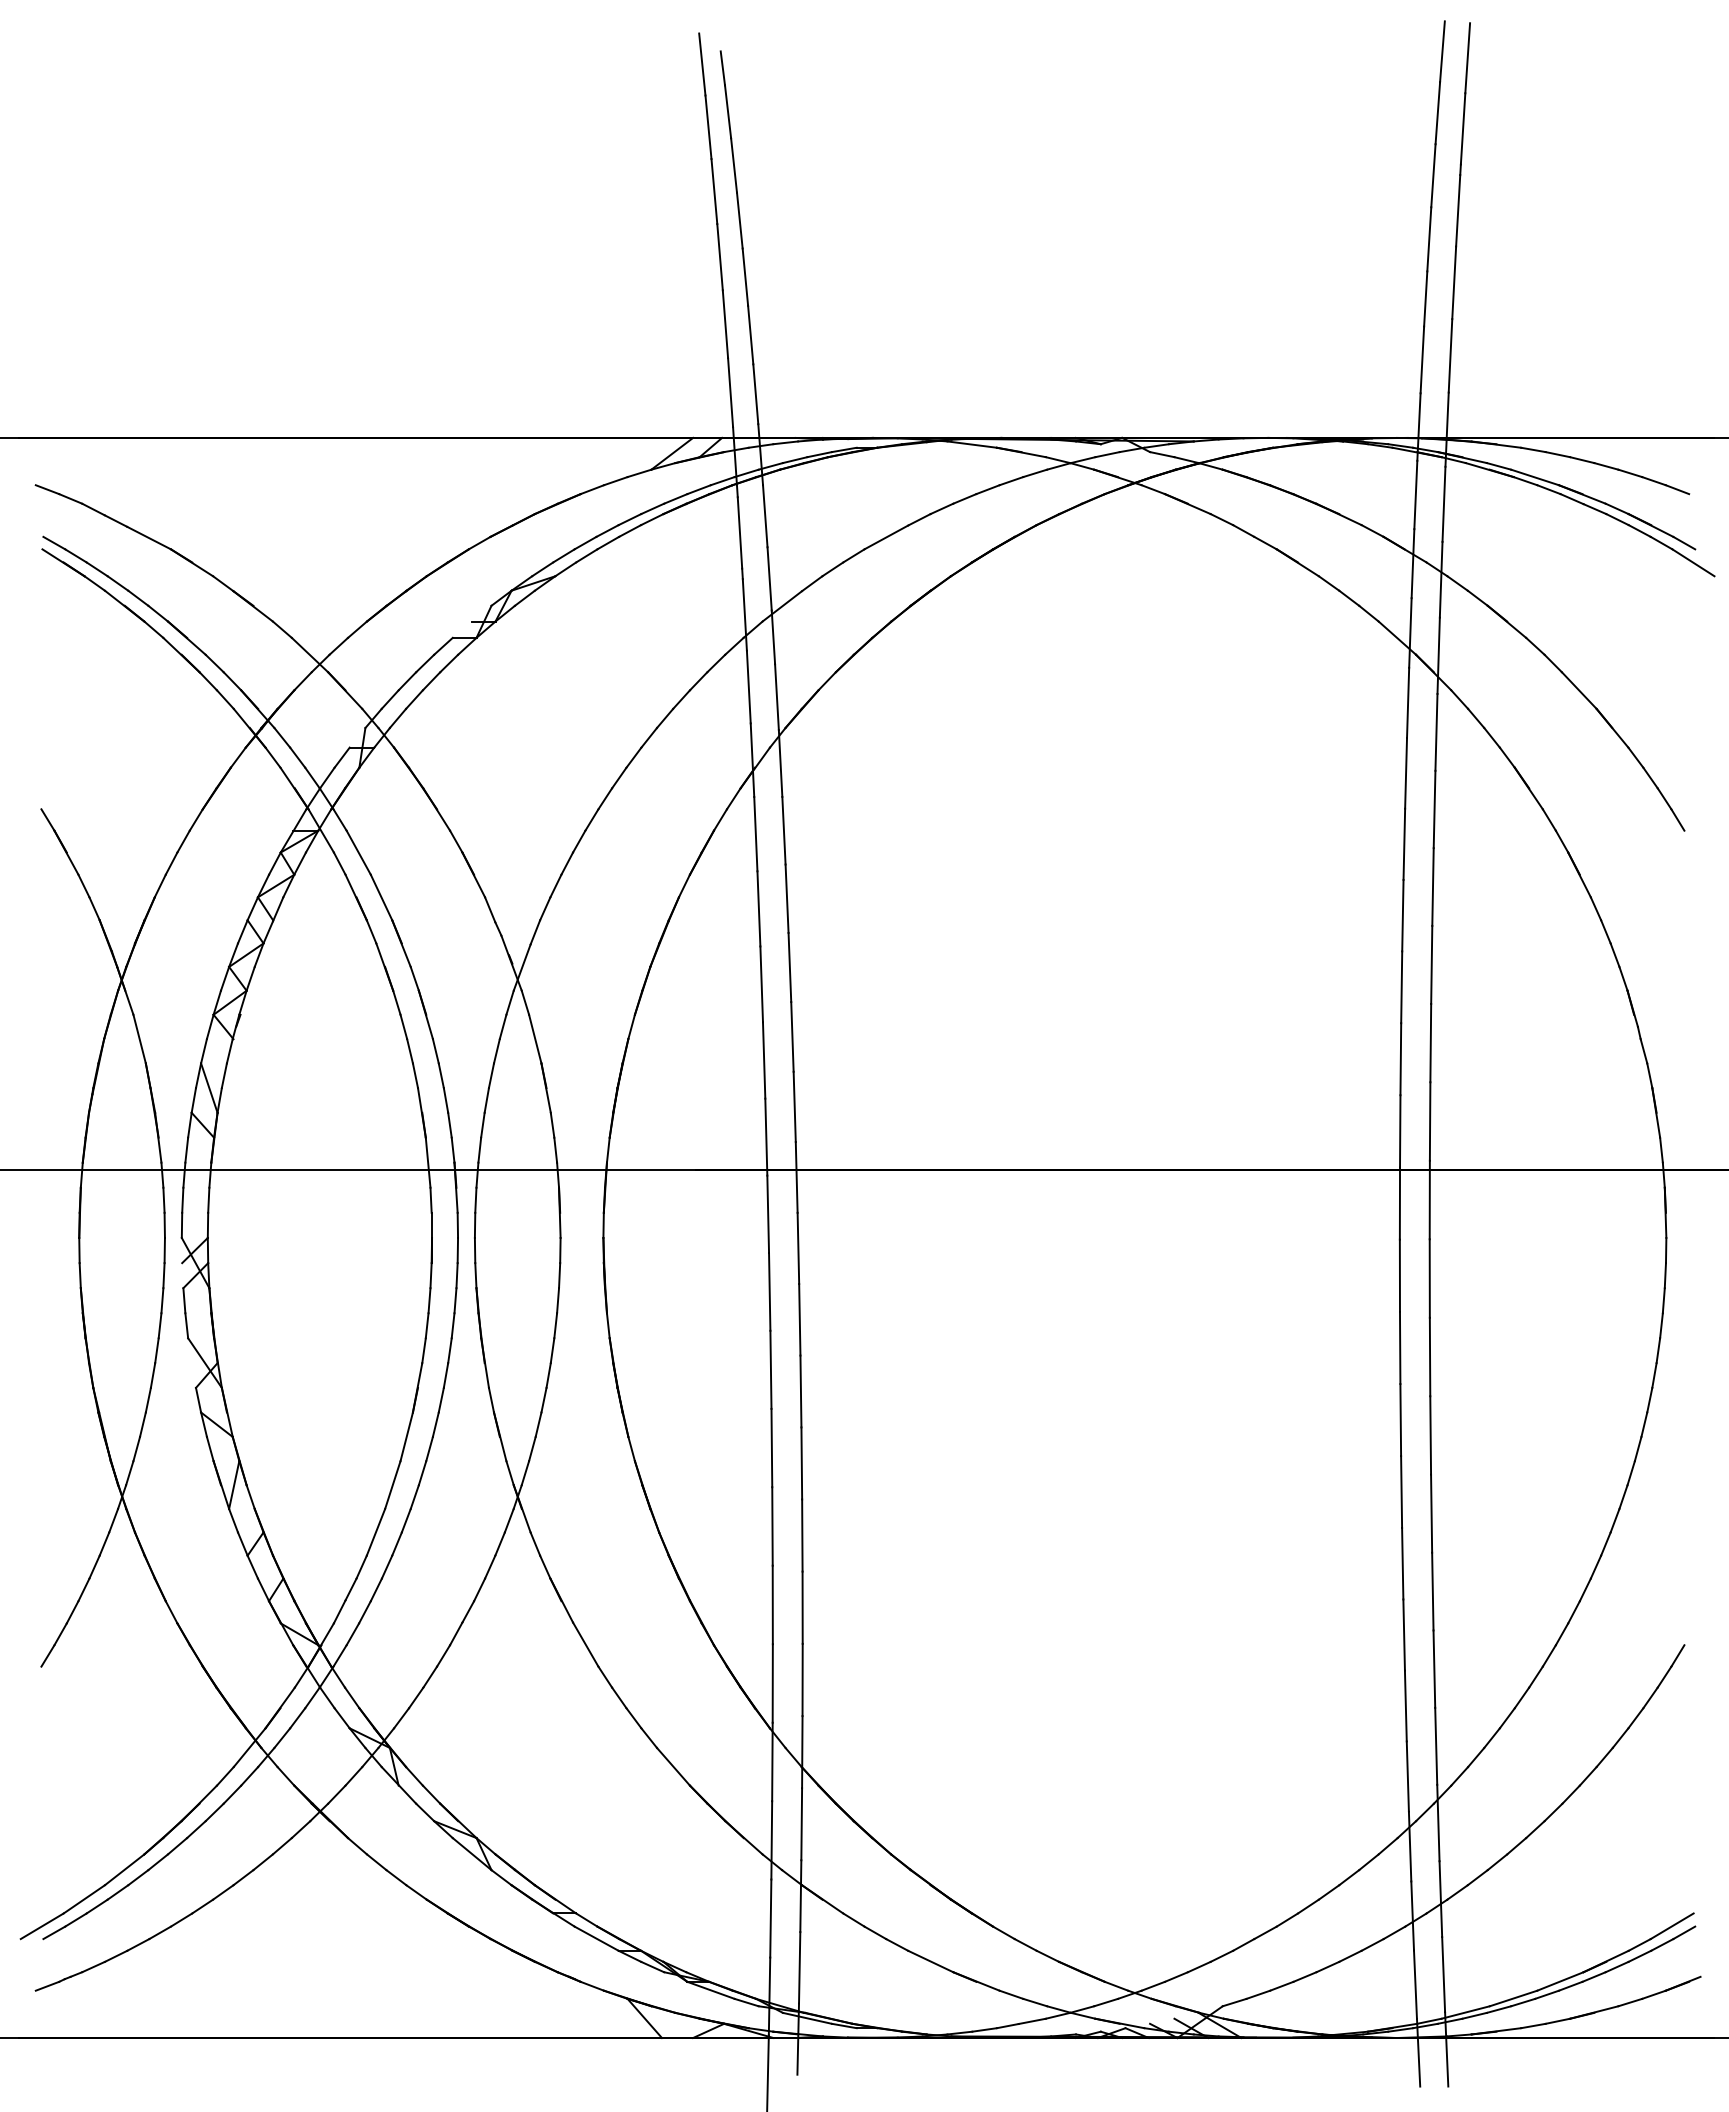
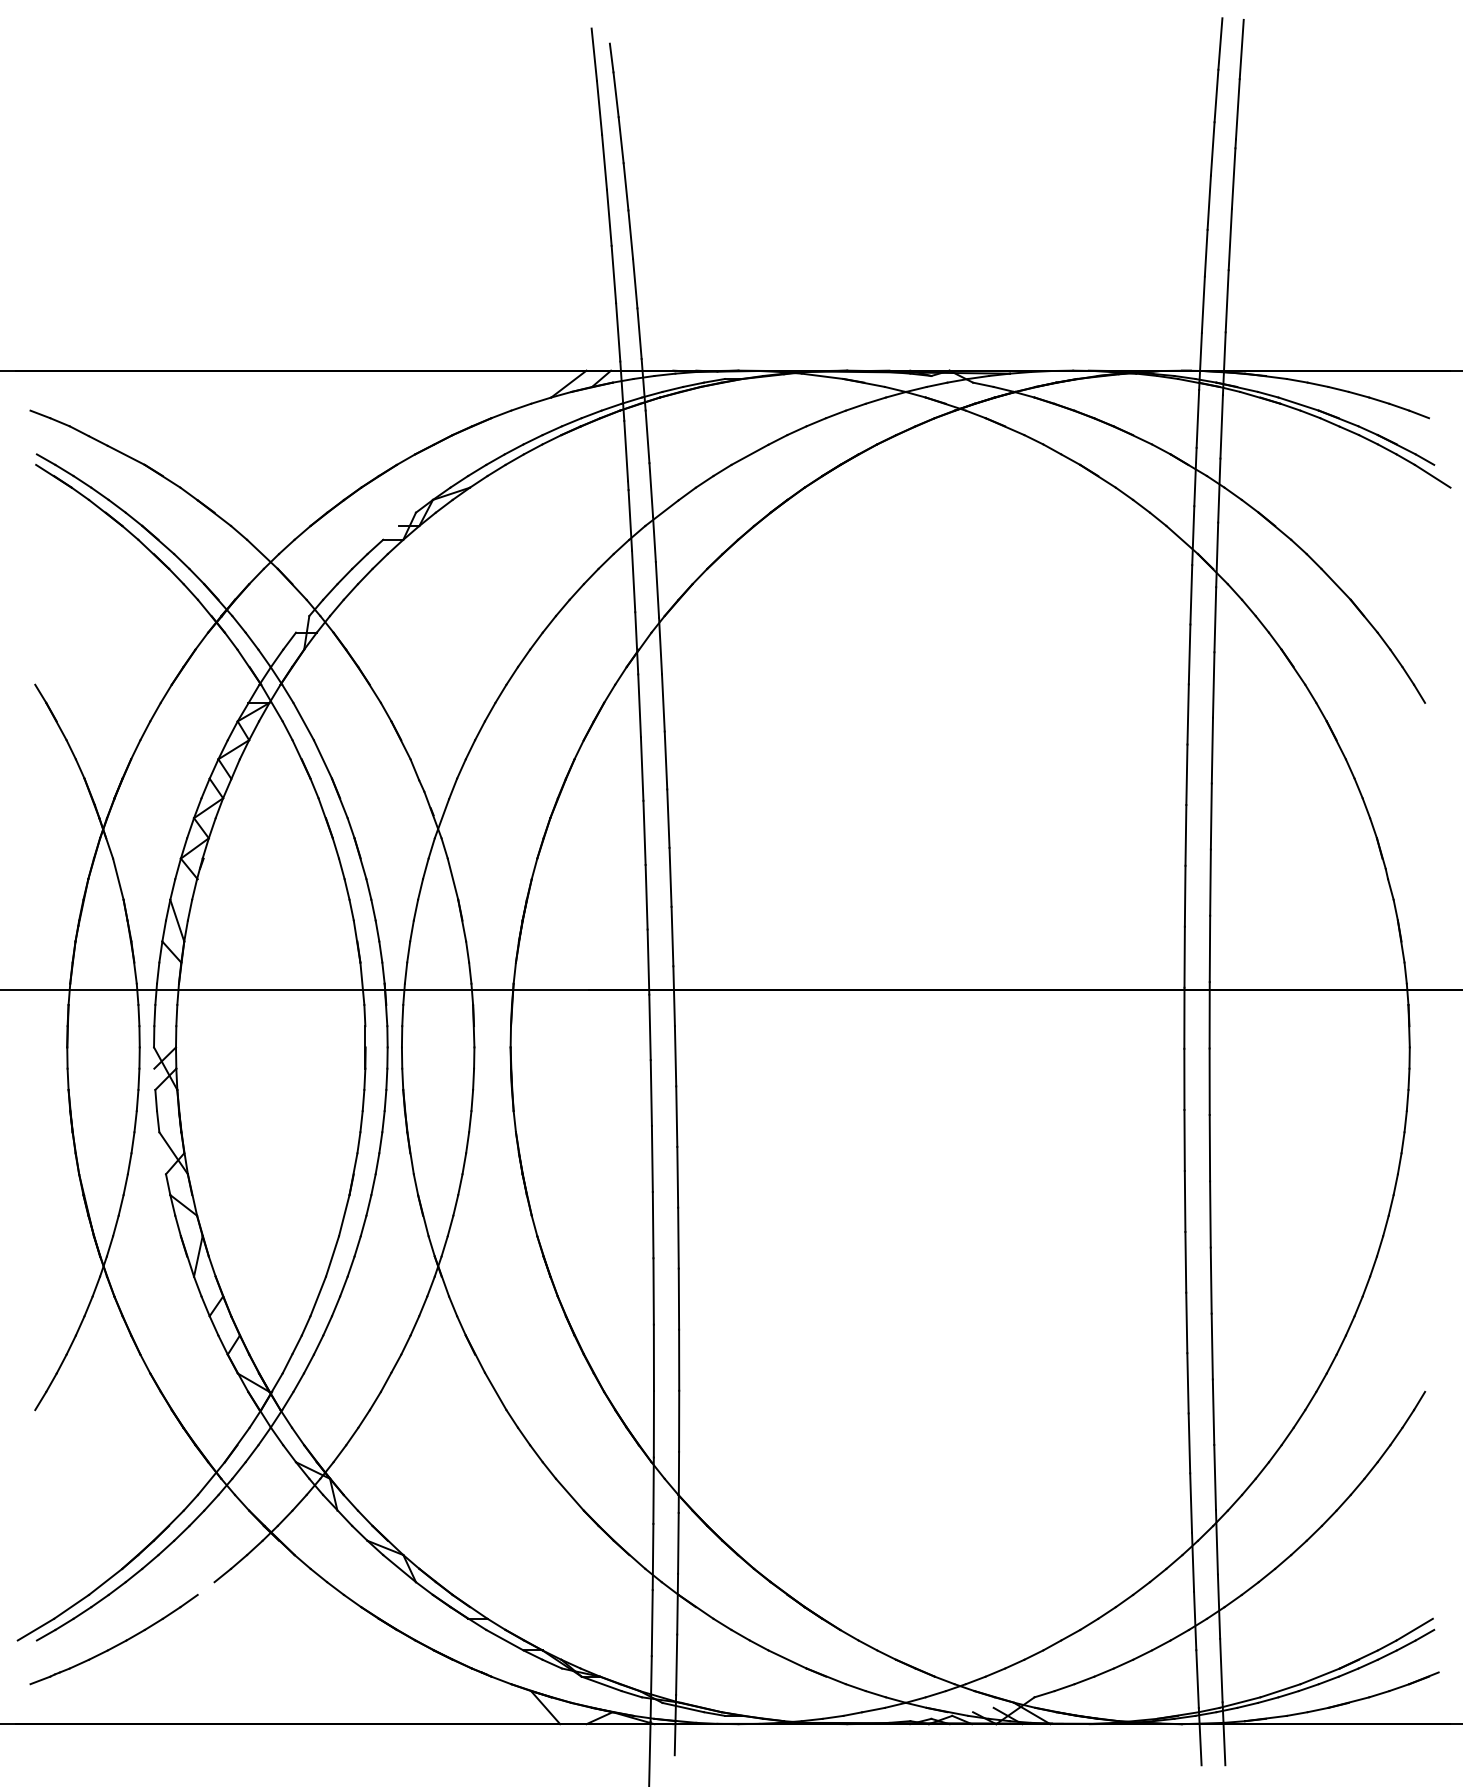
line: (243, 1877) -> (206, 1588), removed

